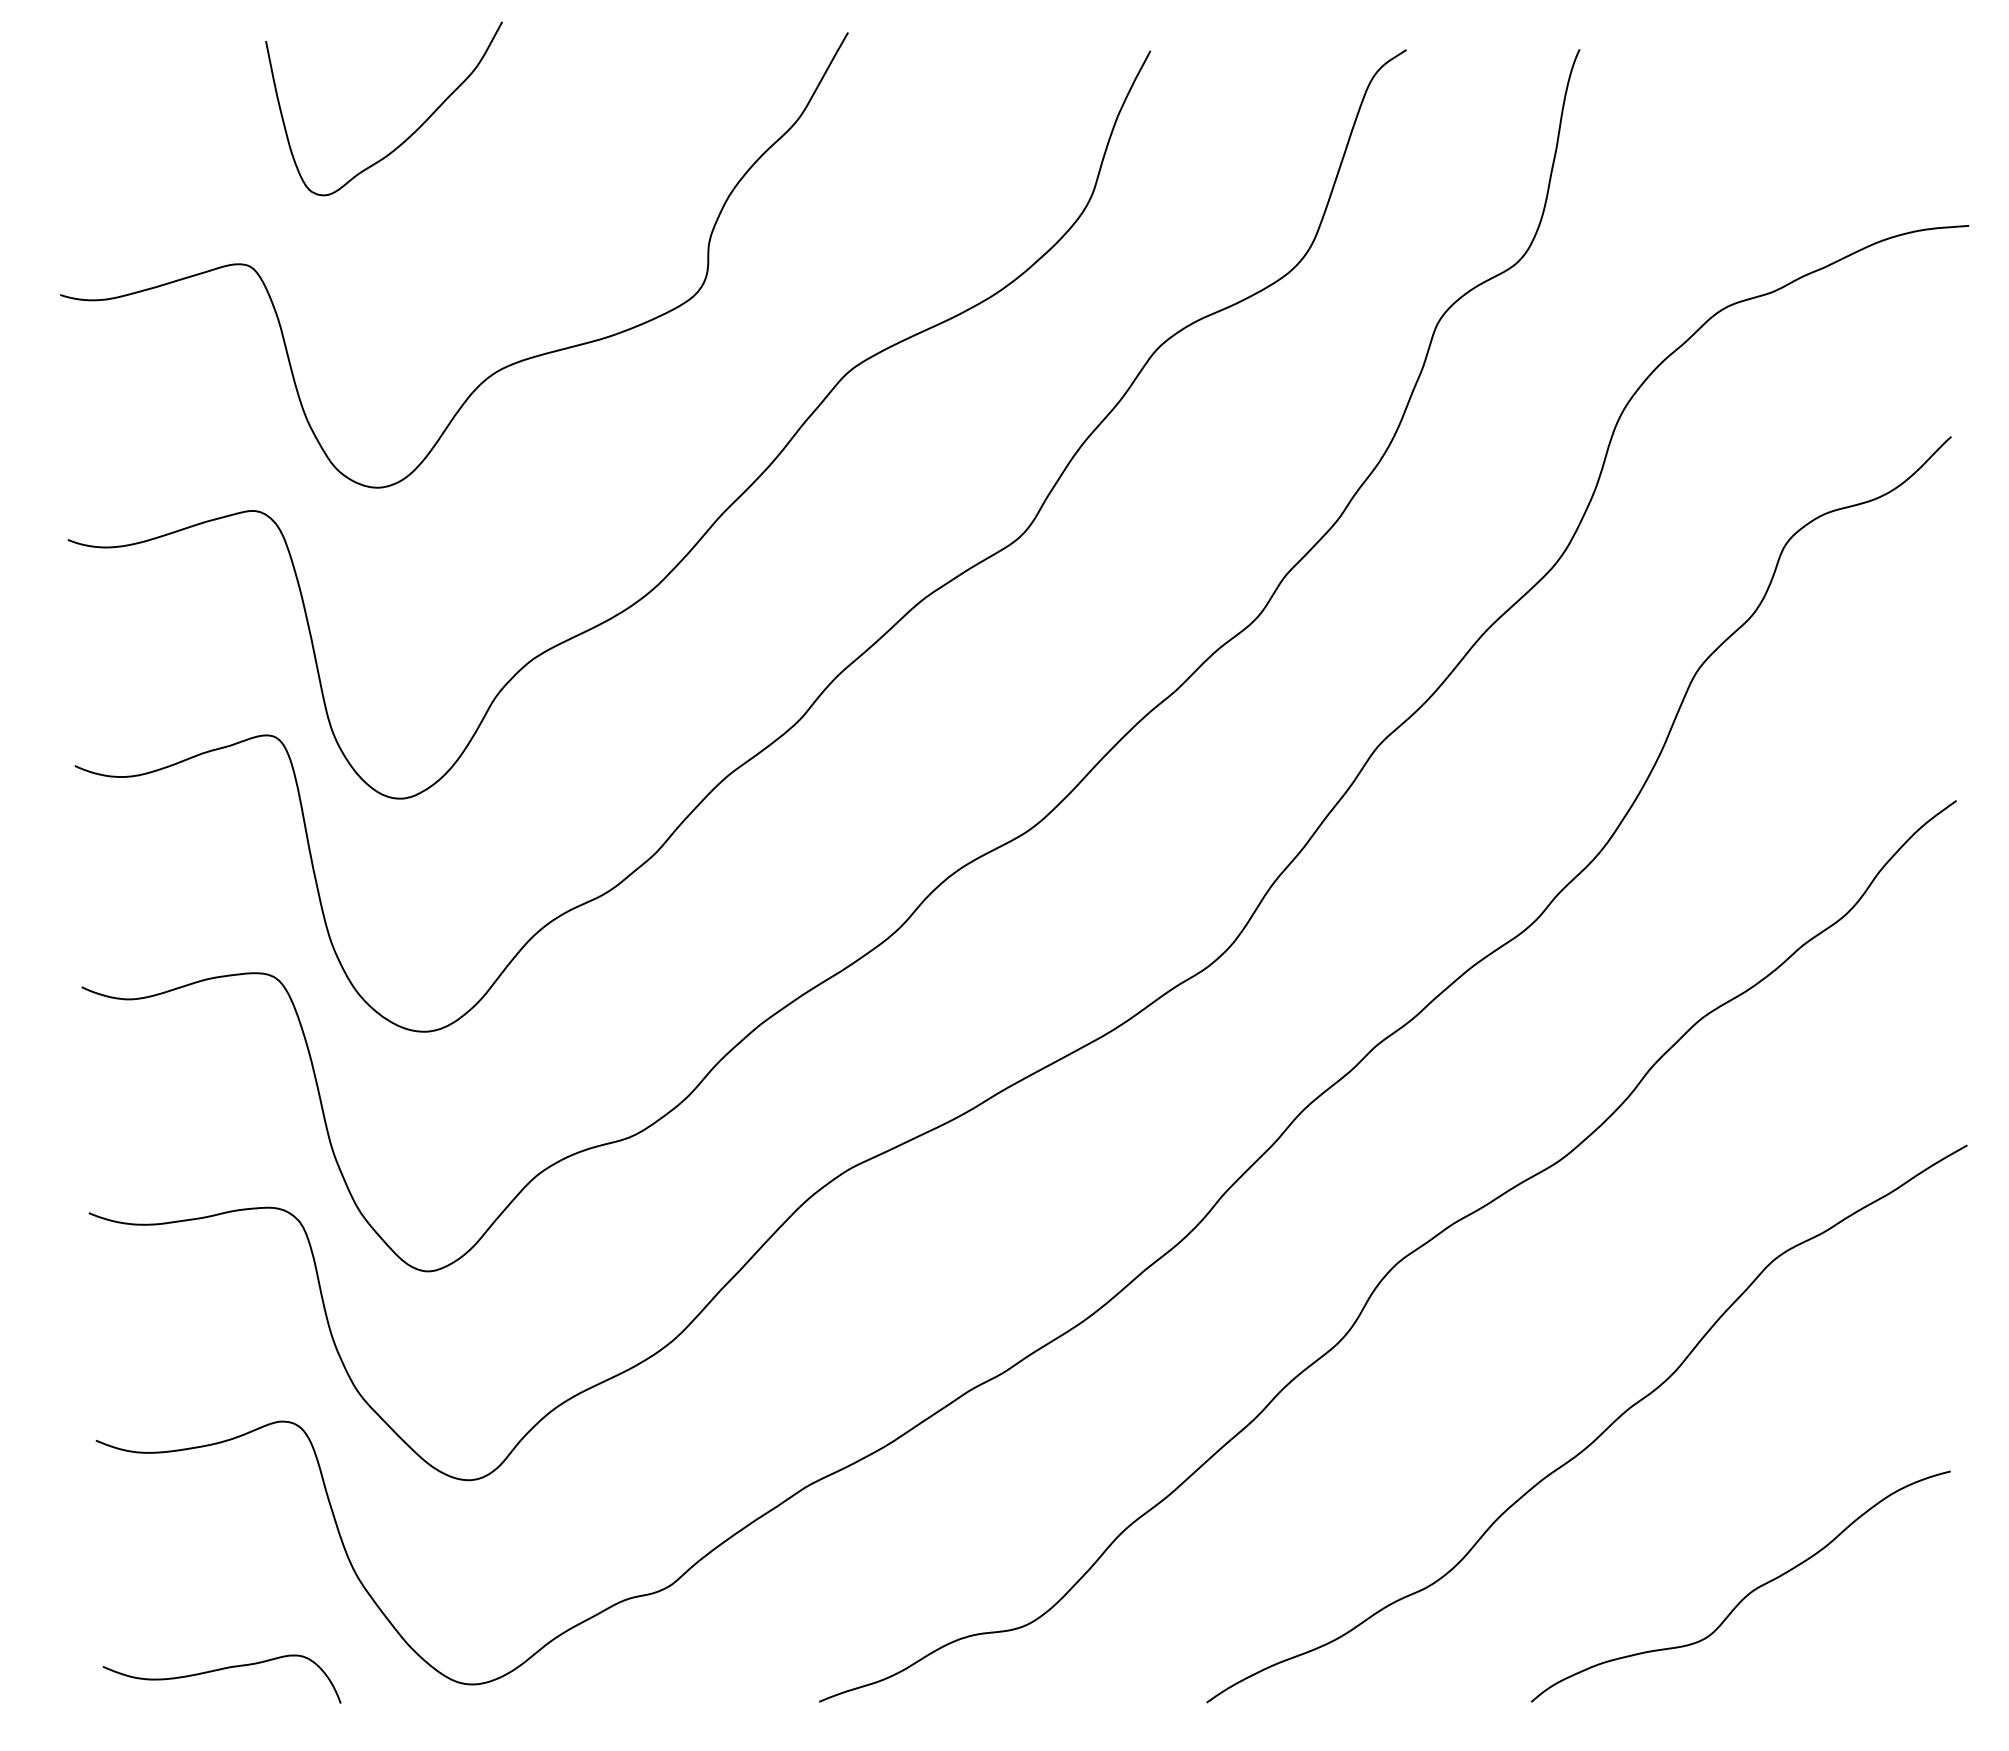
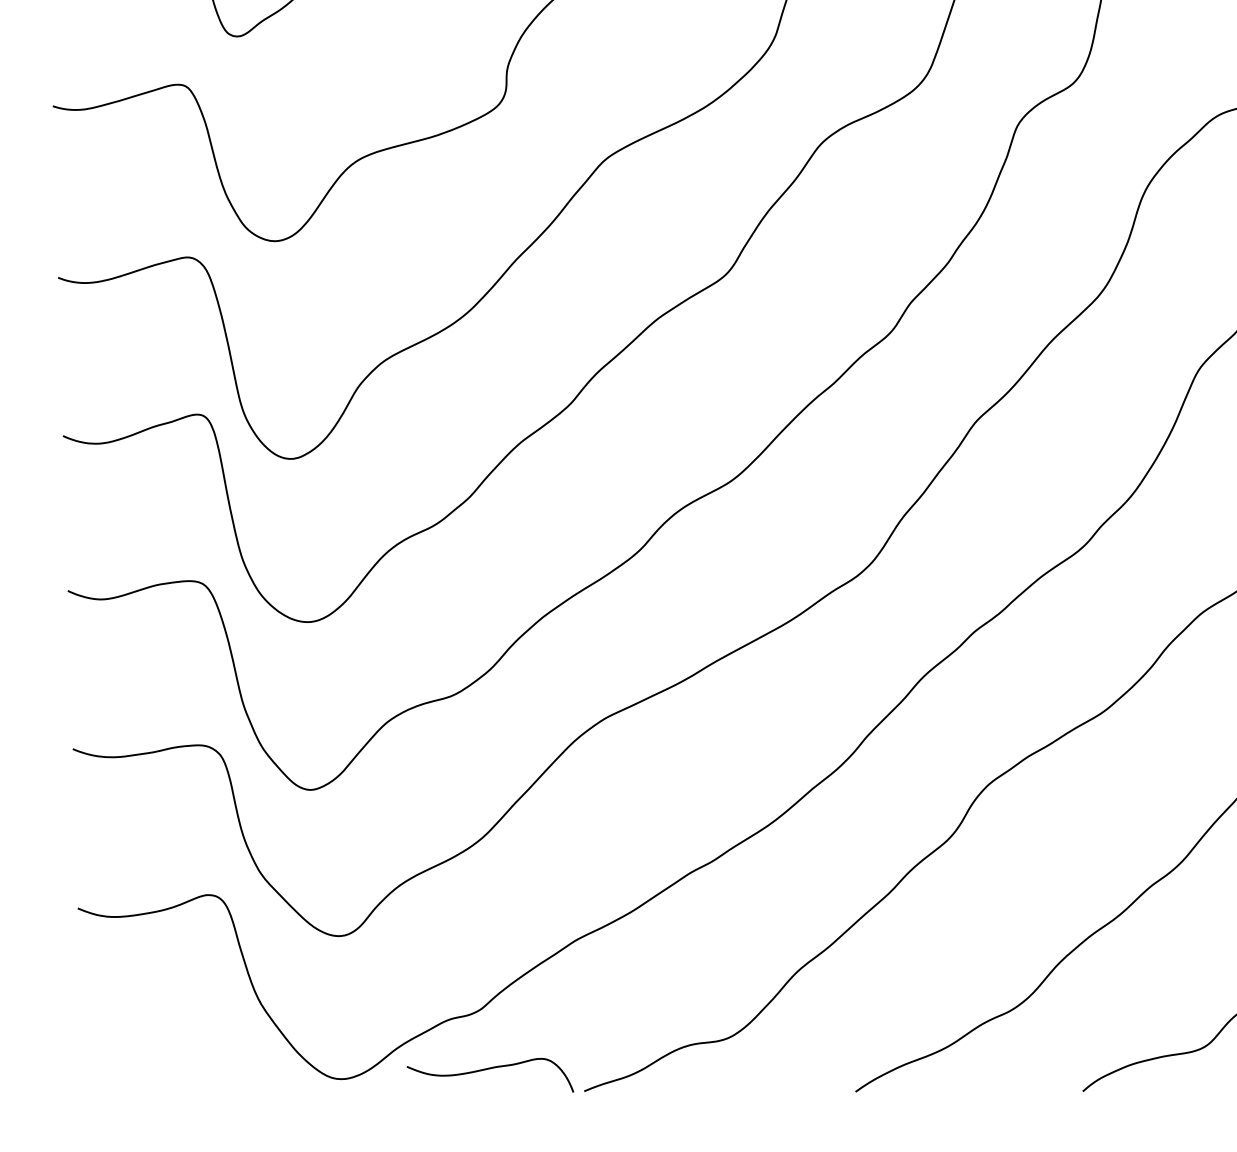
curve: (220, 1670) -> (489, 1069), moved

